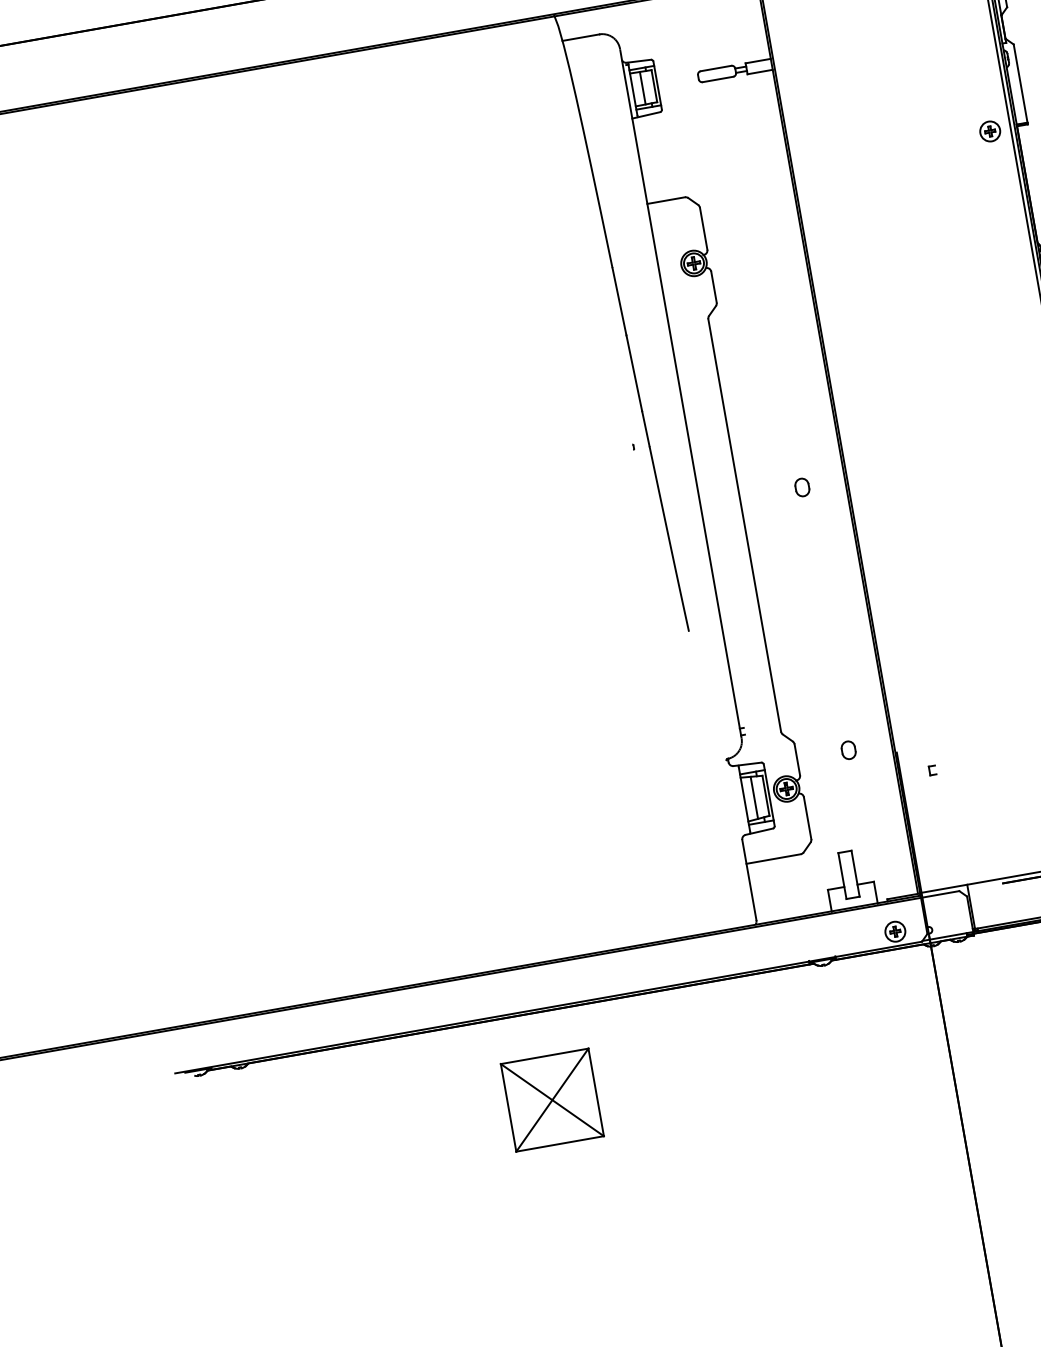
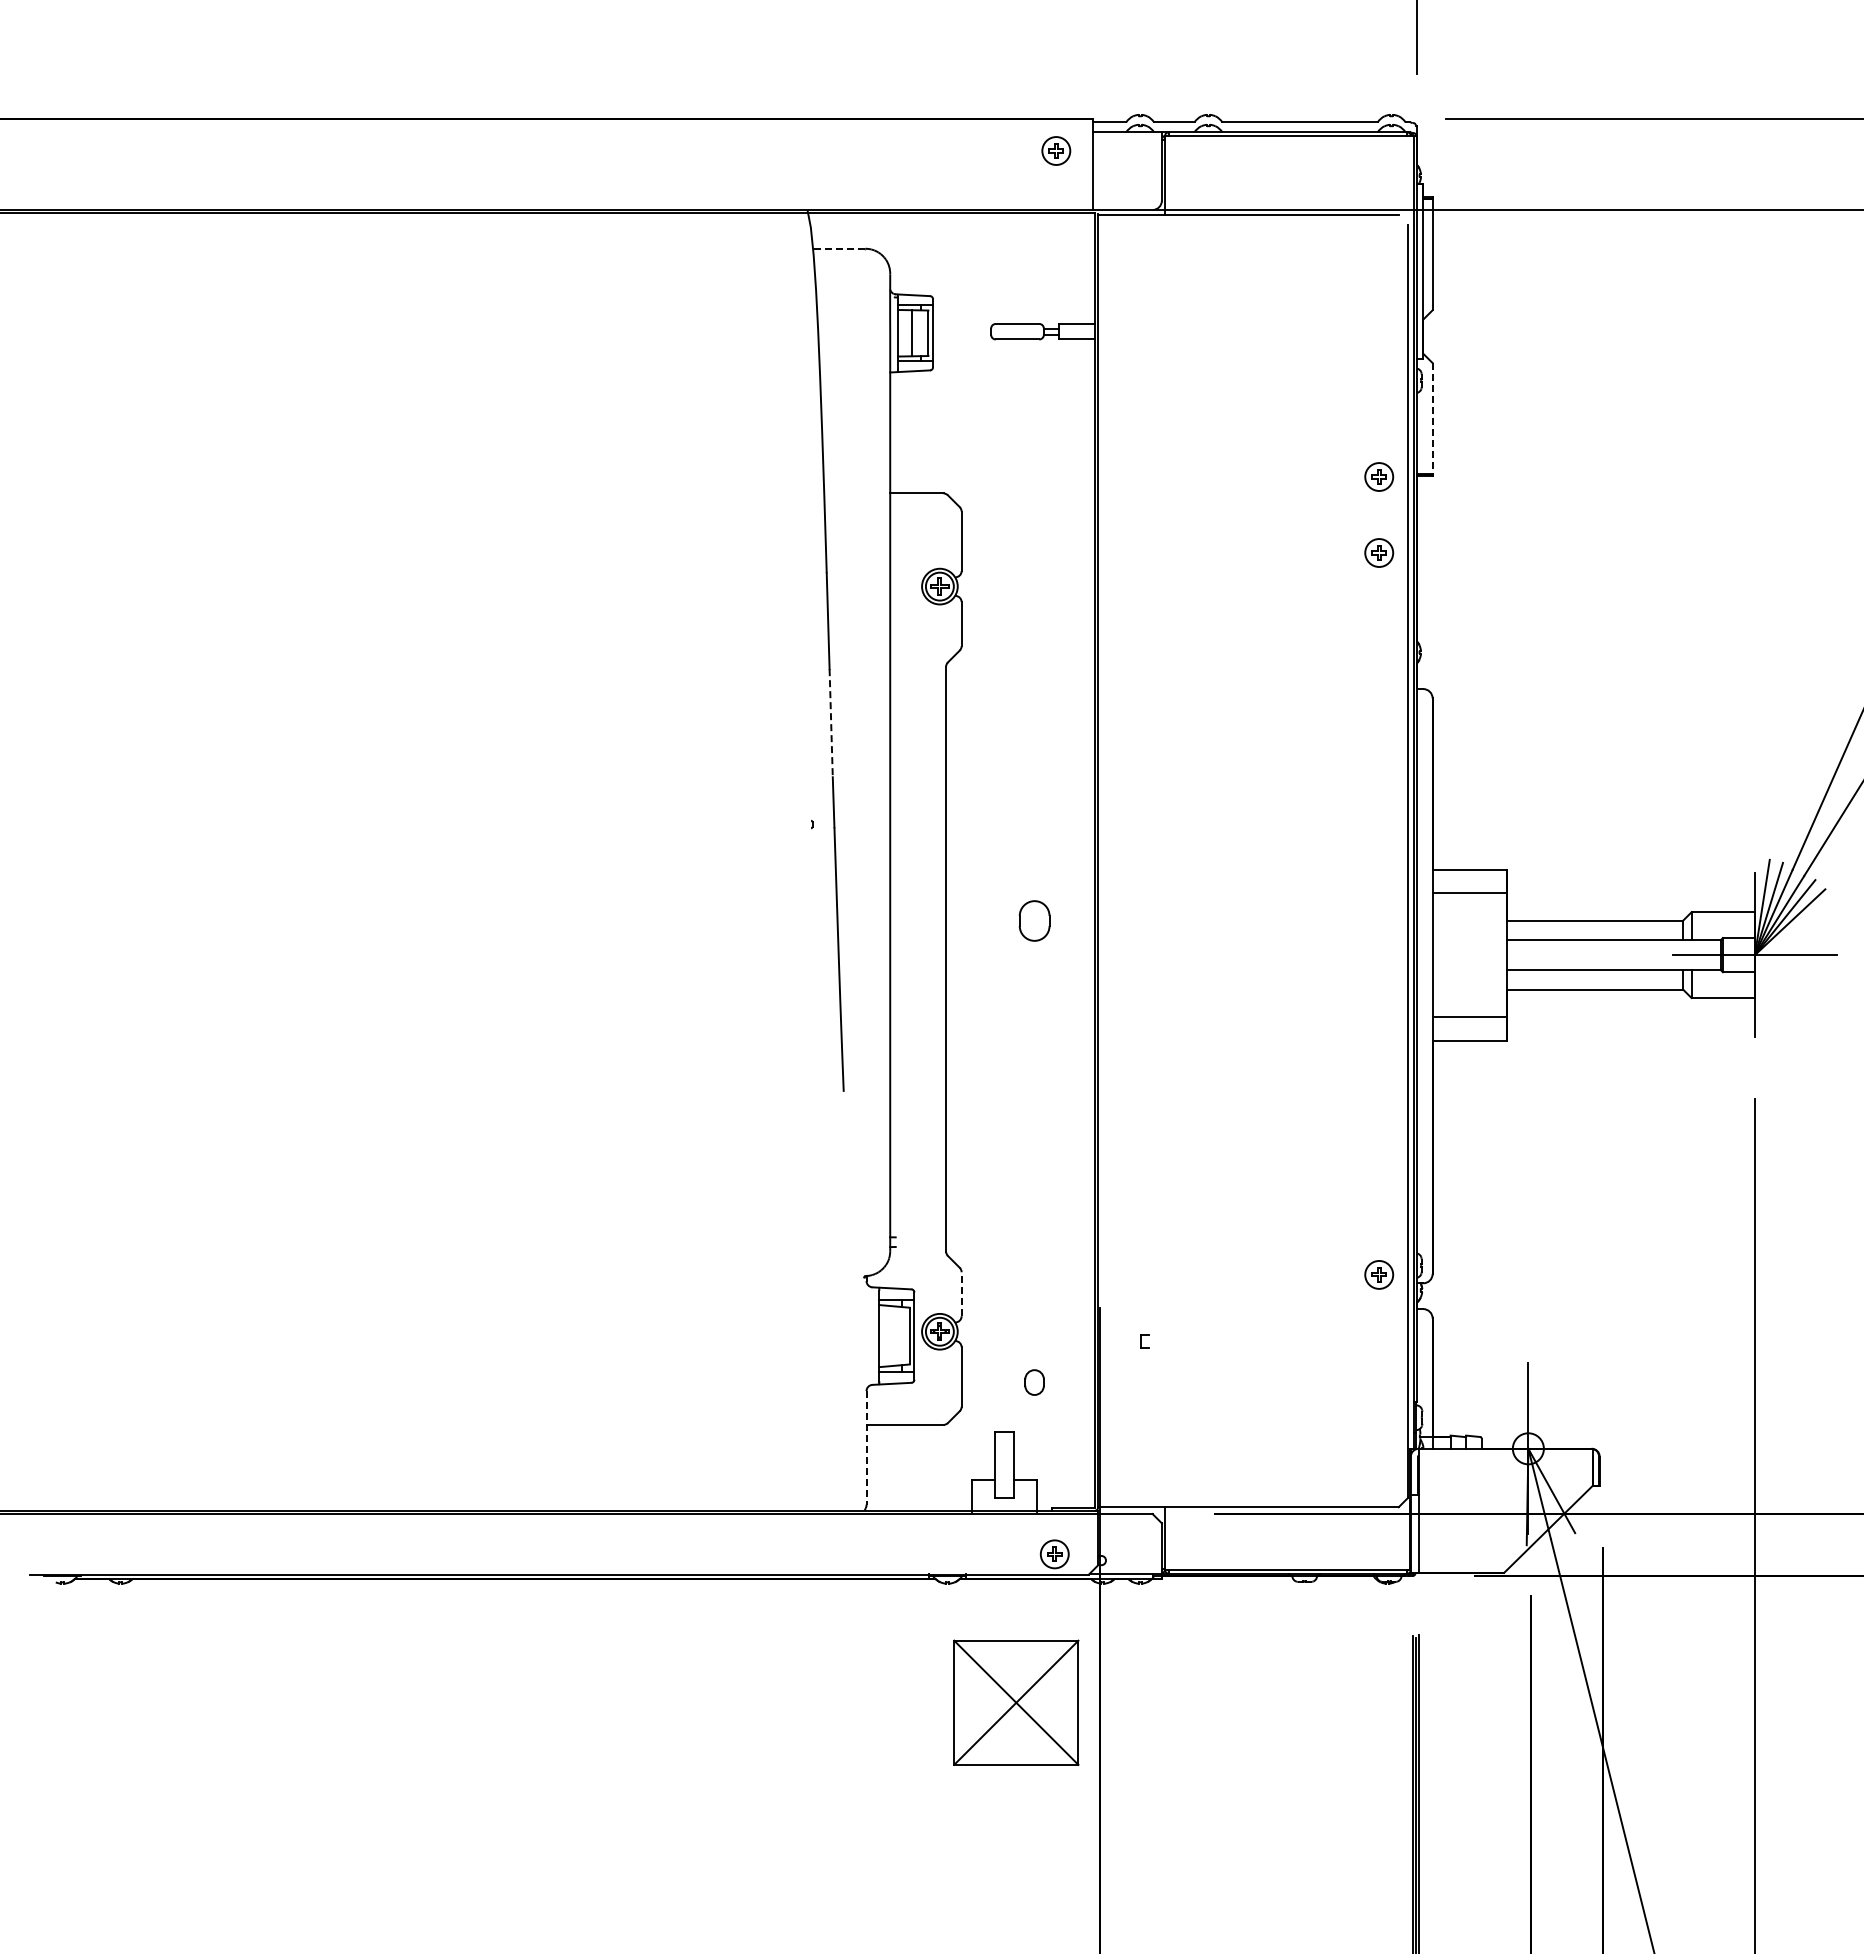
line: (580, 37) -> (838, 248), solid -> dashed
line: (1020, 83) -> (1432, 418), solid -> dashed
part: (999, 184) -> (1379, 552), added
line: (634, 373) -> (831, 723), solid -> dashed
part: (802, 487) -> (1034, 920), size x1.6
part: (848, 750) -> (1034, 1382), moved
line: (797, 760) -> (961, 1294), solid -> dashed
line: (754, 797) -> (893, 1335), removed
line: (749, 879) -> (866, 1447), solid -> dashed
part: (552, 1099) -> (1016, 1702), moved

